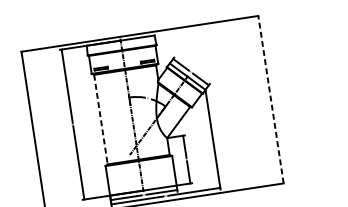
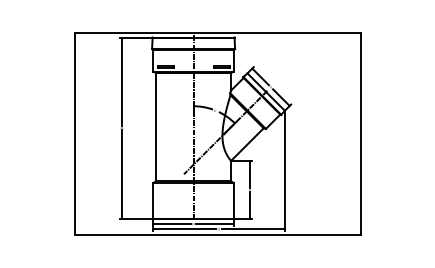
line: (270, 99) -> (360, 133), dashed -> solid
line: (101, 119) -> (156, 127), dashed -> solid

